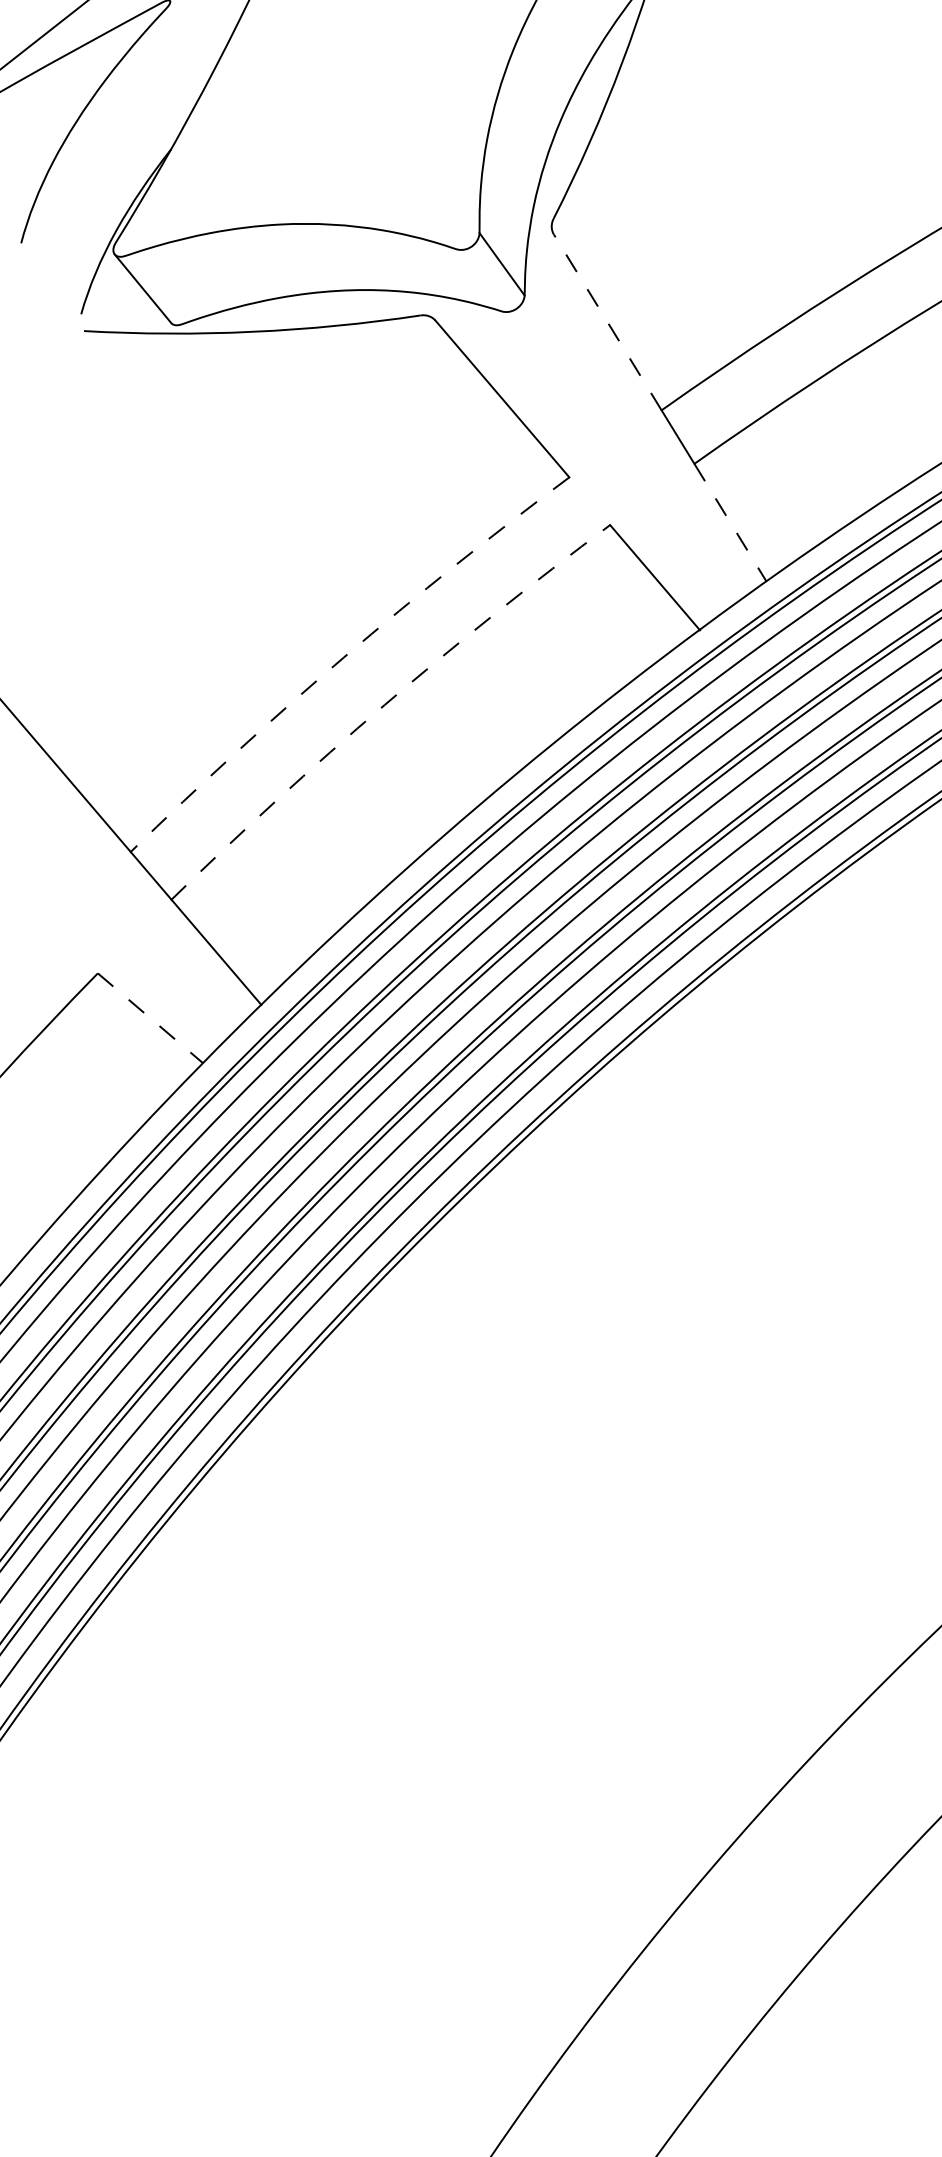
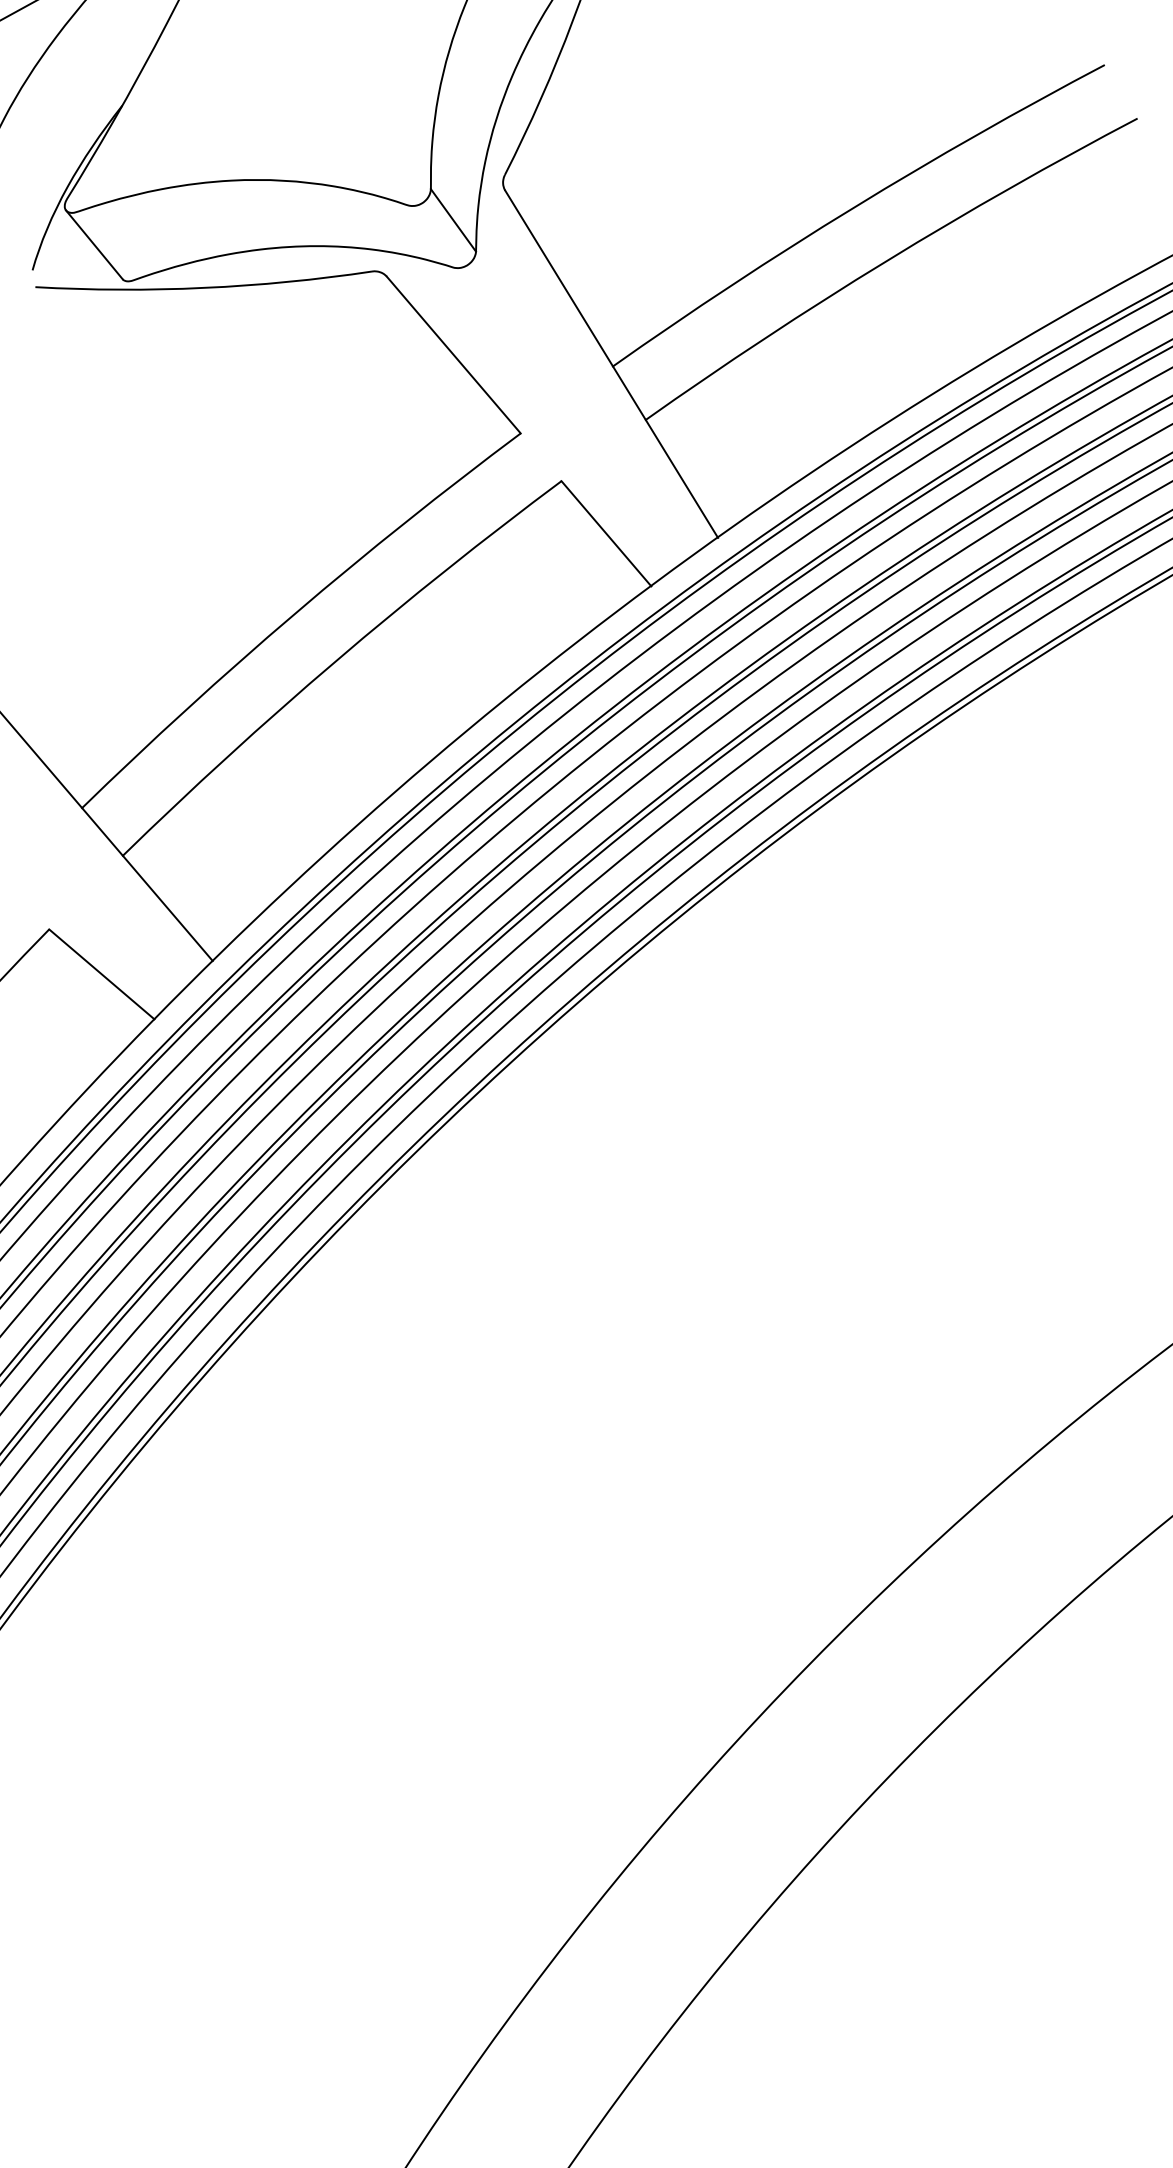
line: (607, 322) -> (558, 278), dashed -> solid
line: (731, 523) -> (682, 479), dashed -> solid
arc: (344, 657) -> (295, 613), dashed -> solid
arc: (384, 705) -> (335, 661), dashed -> solid
line: (151, 1018) -> (102, 974), dashed -> solid

